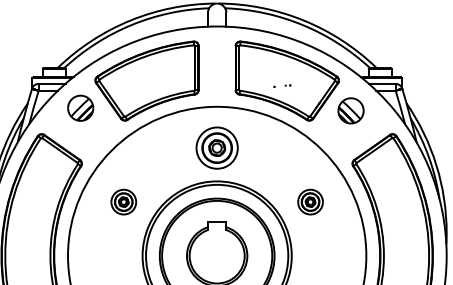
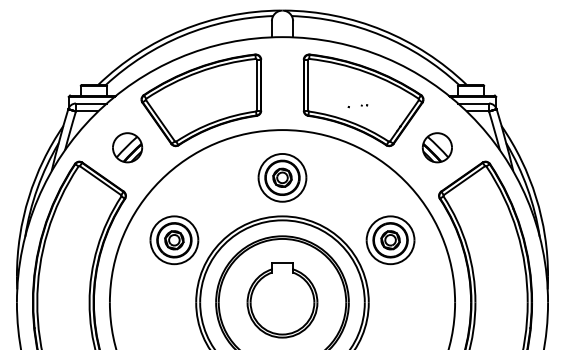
part: (80, 108) -> (127, 147), moved
part: (350, 110) -> (436, 147), moved
part: (123, 202) -> (174, 240), size x1.67
part: (310, 202) -> (390, 240), size x1.67

